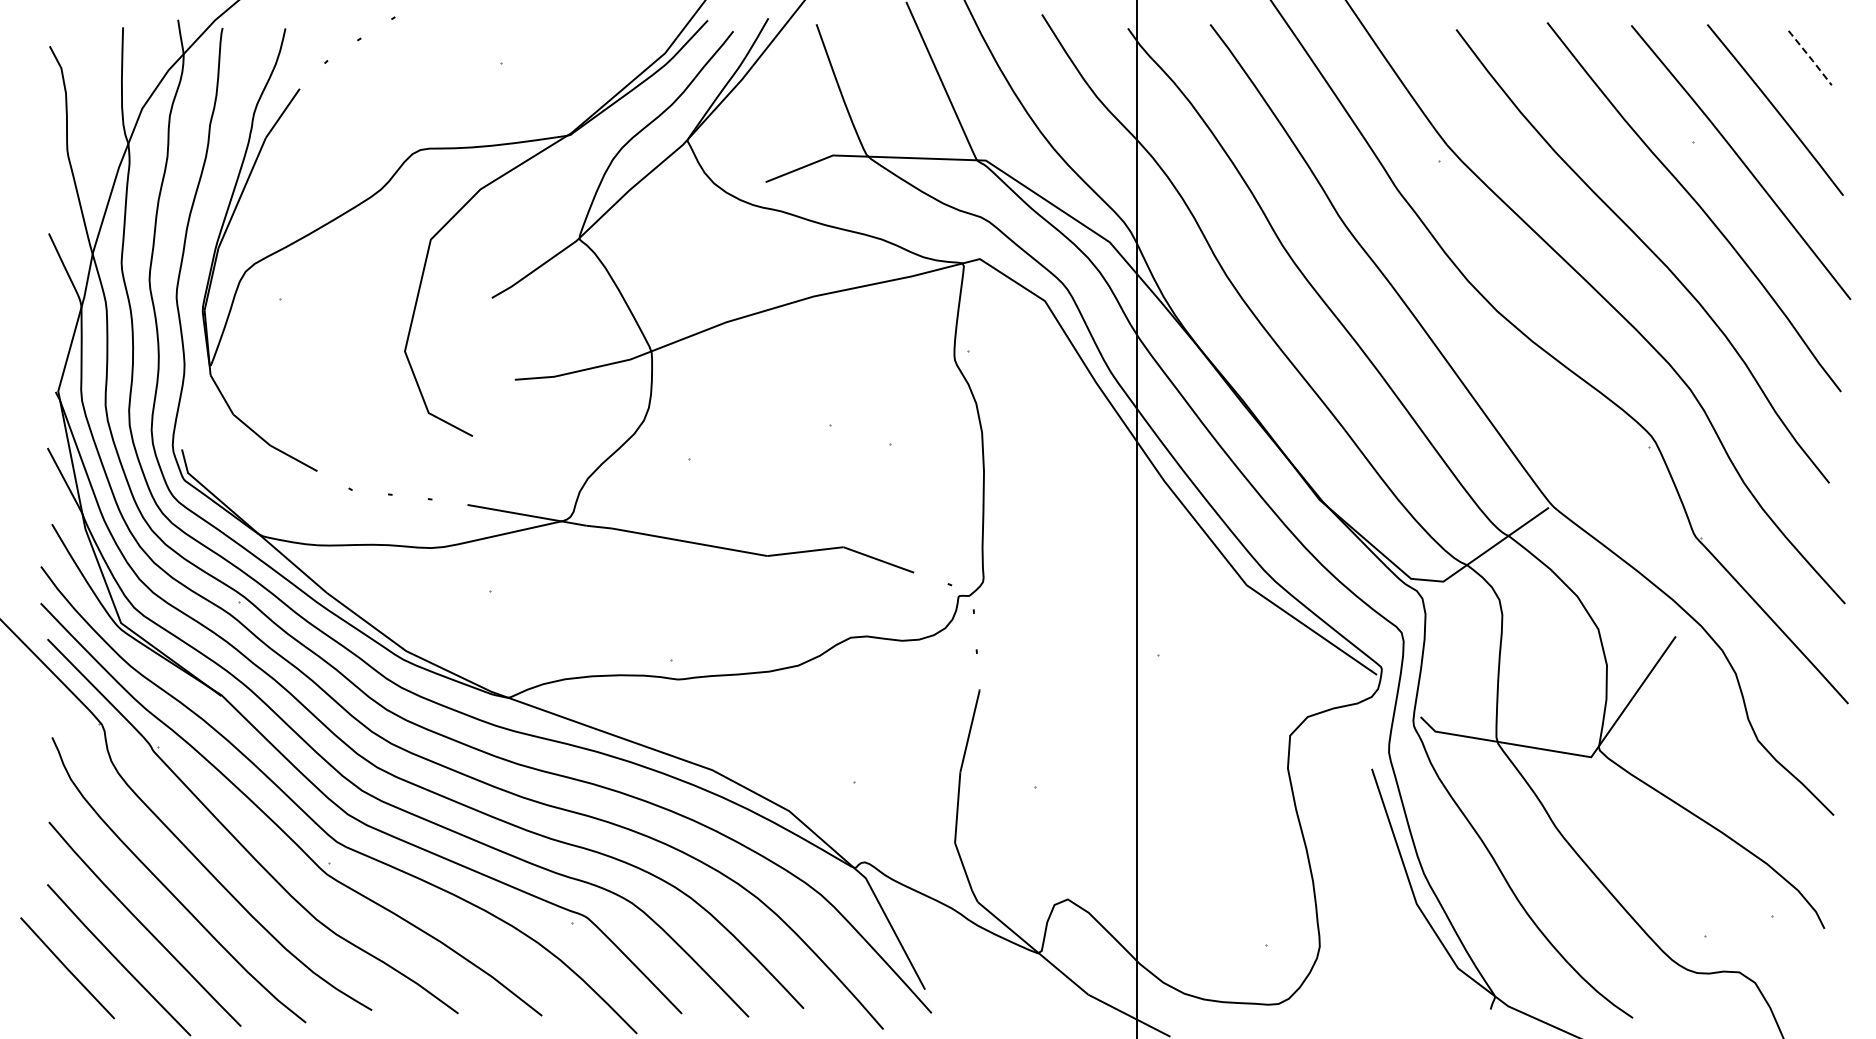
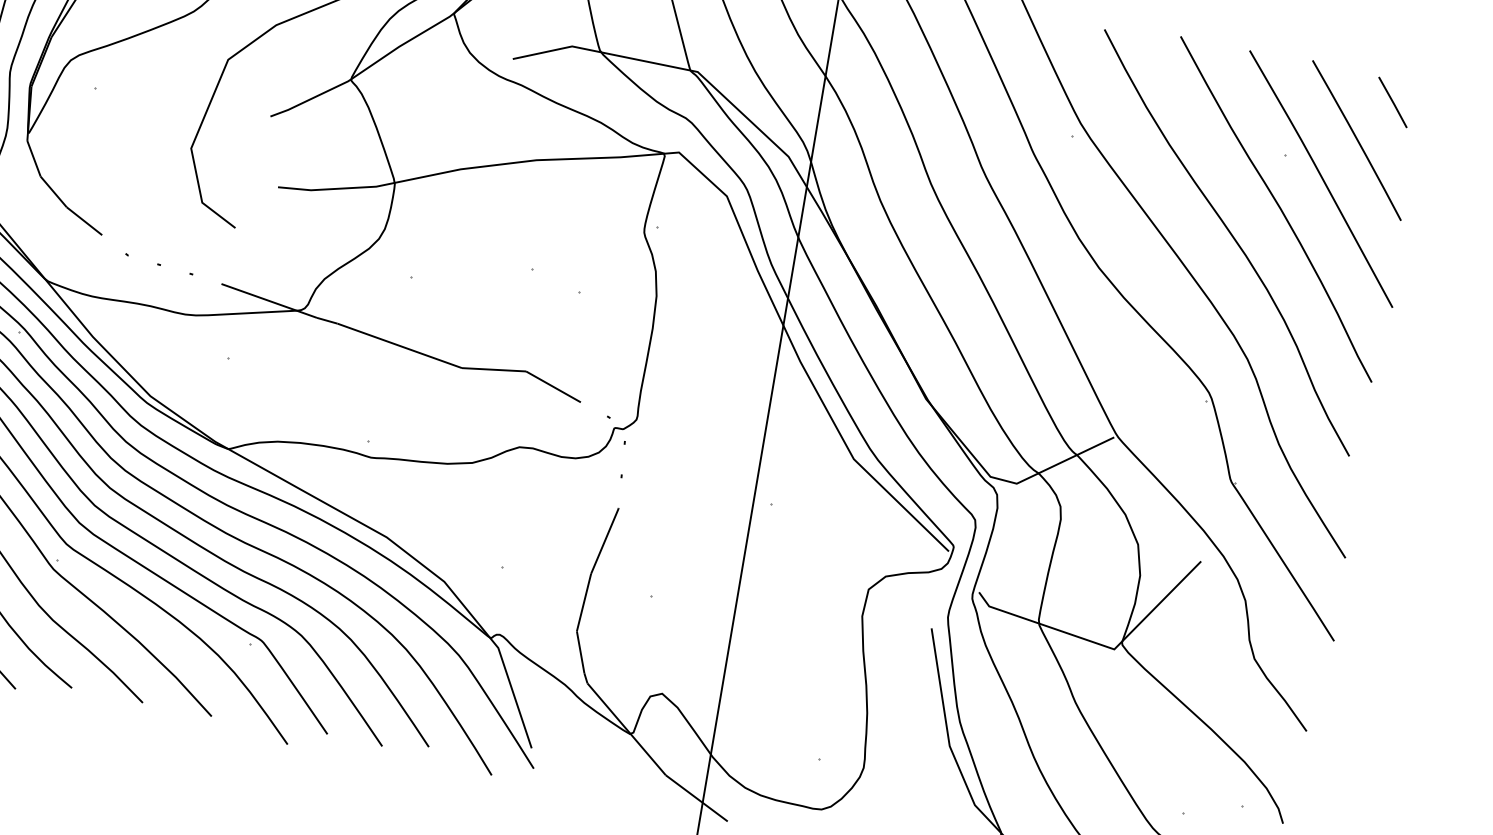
line: (1810, 58) -> (1393, 102), dashed -> solid

